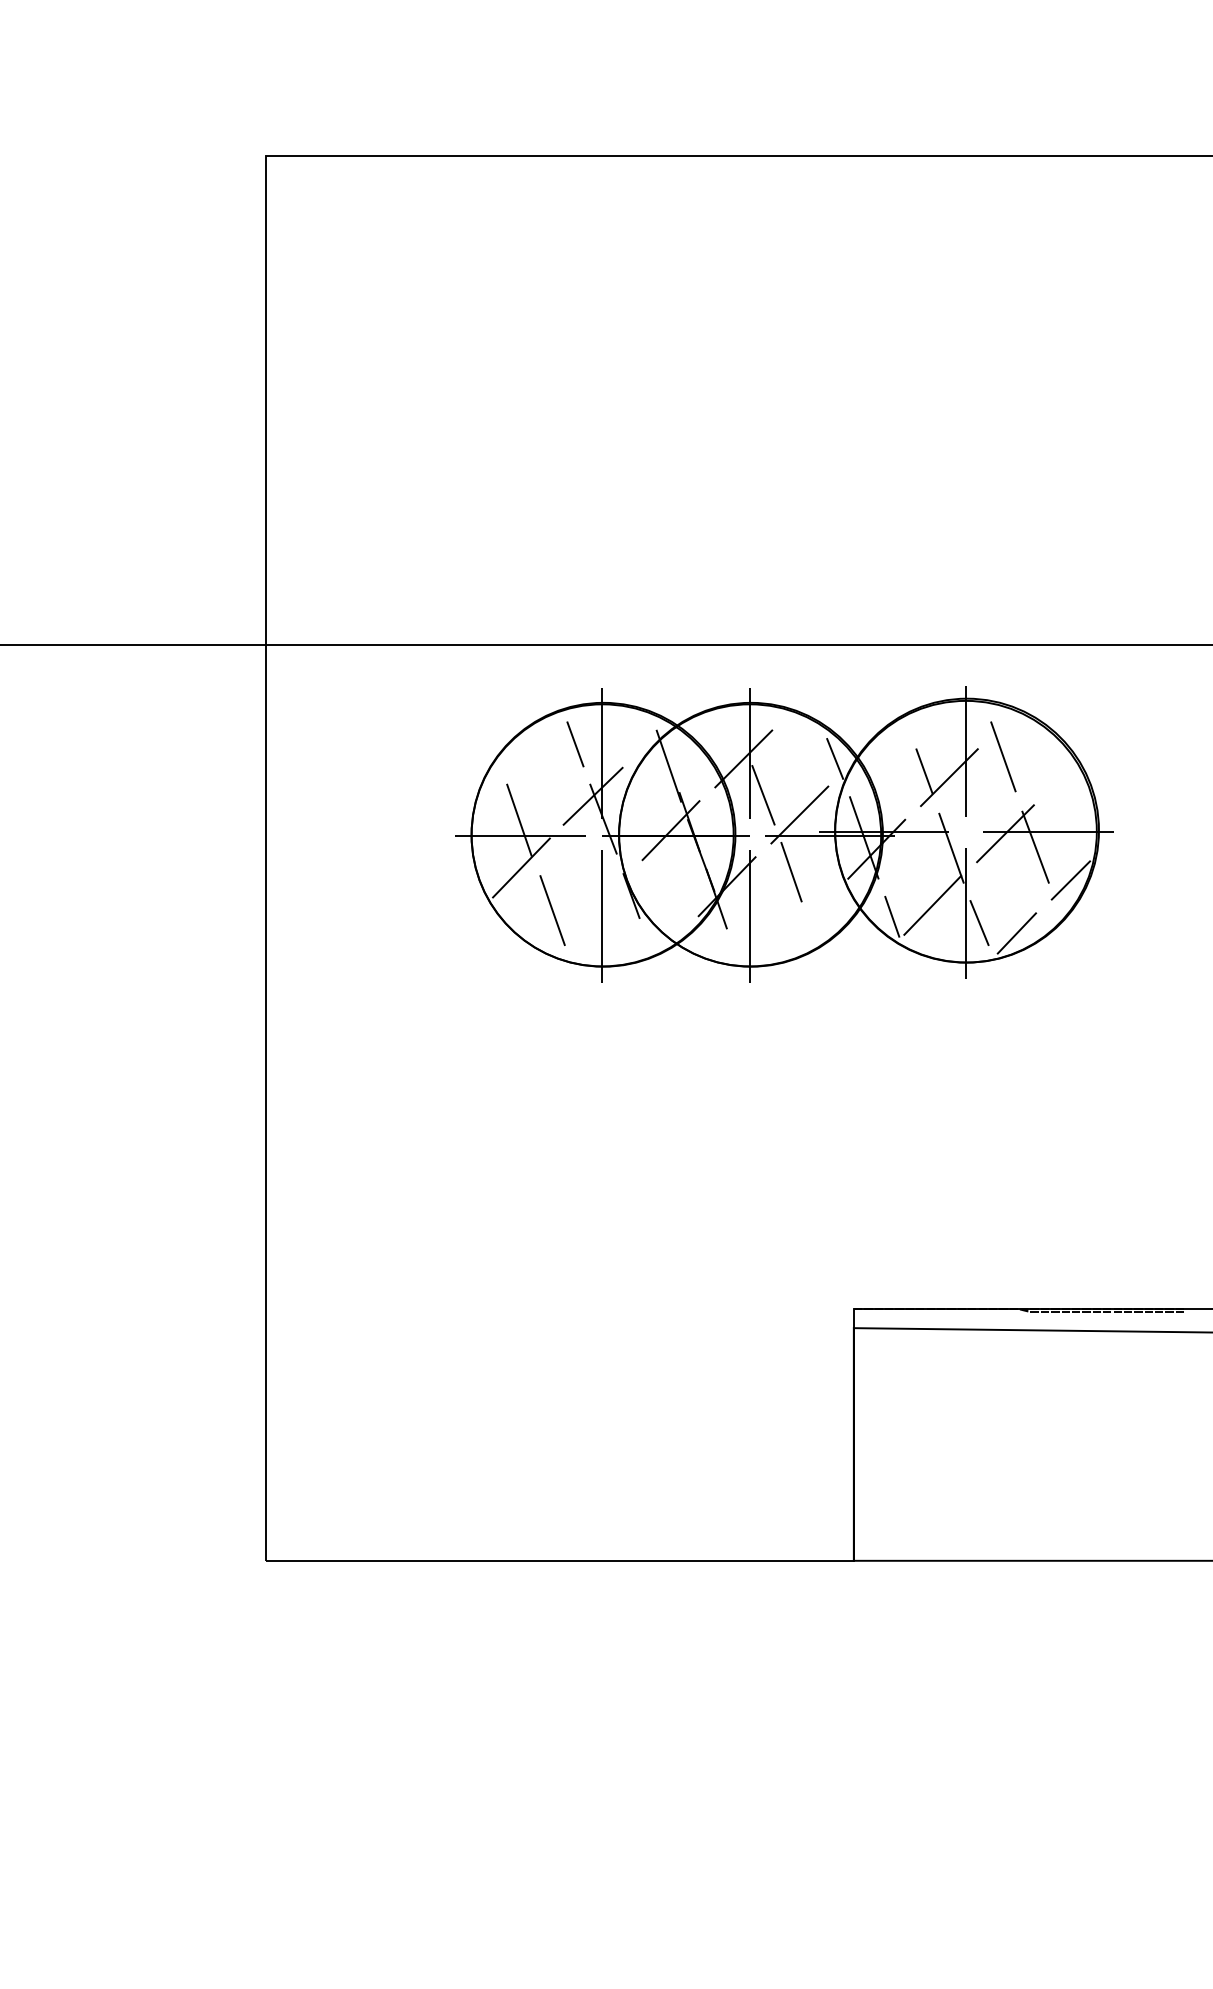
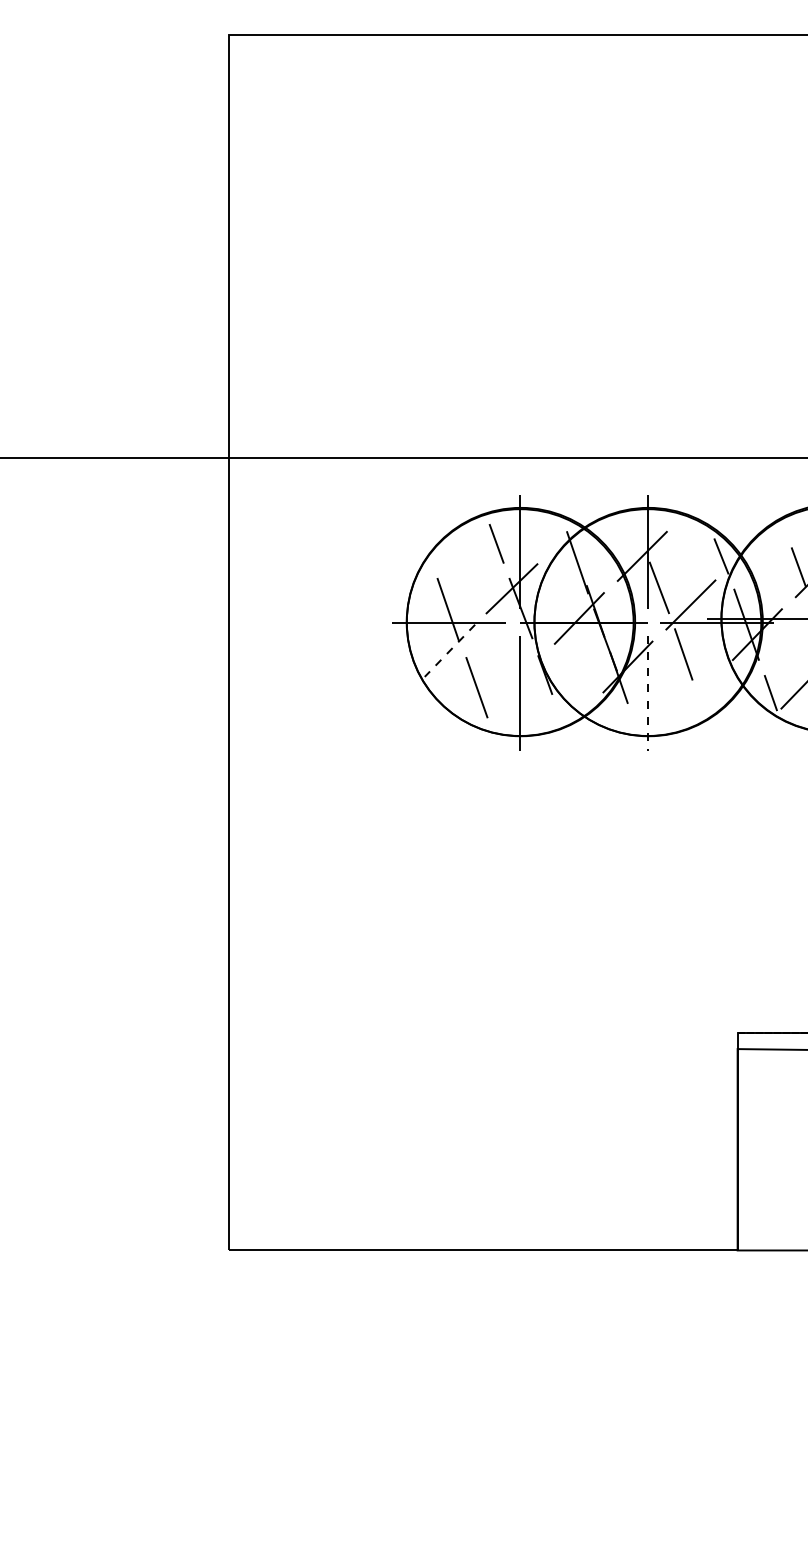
line: (521, 868) -> (449, 651), solid -> dashed
line: (749, 917) -> (647, 693), solid -> dashed

